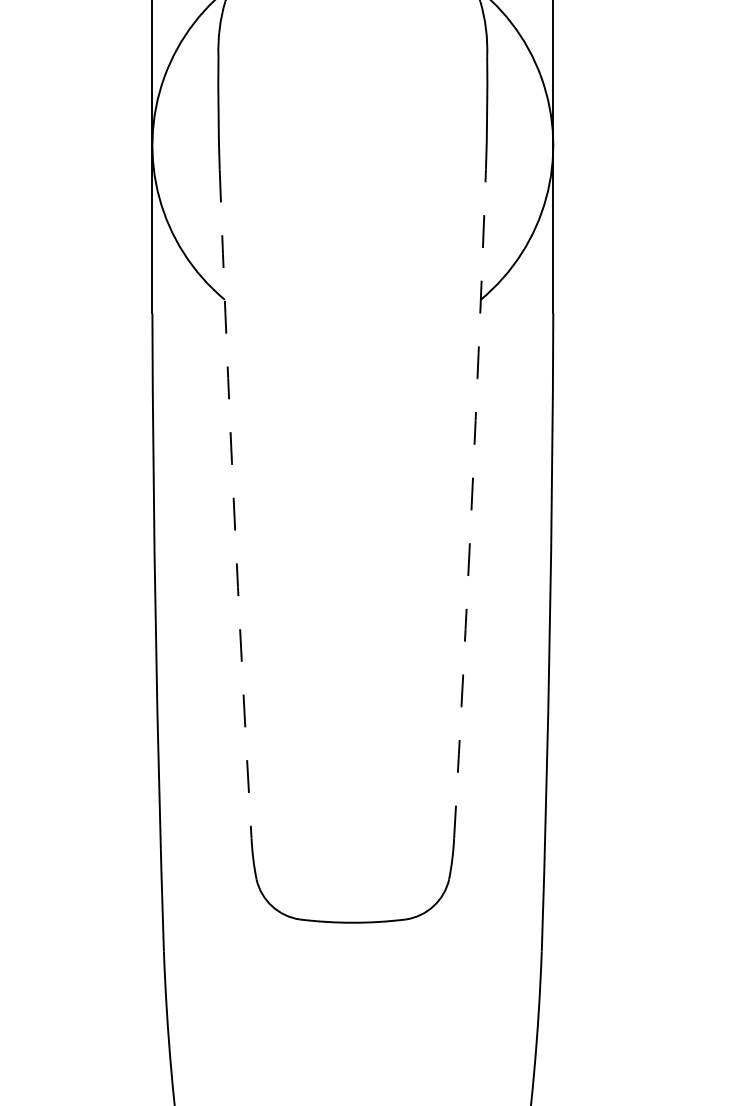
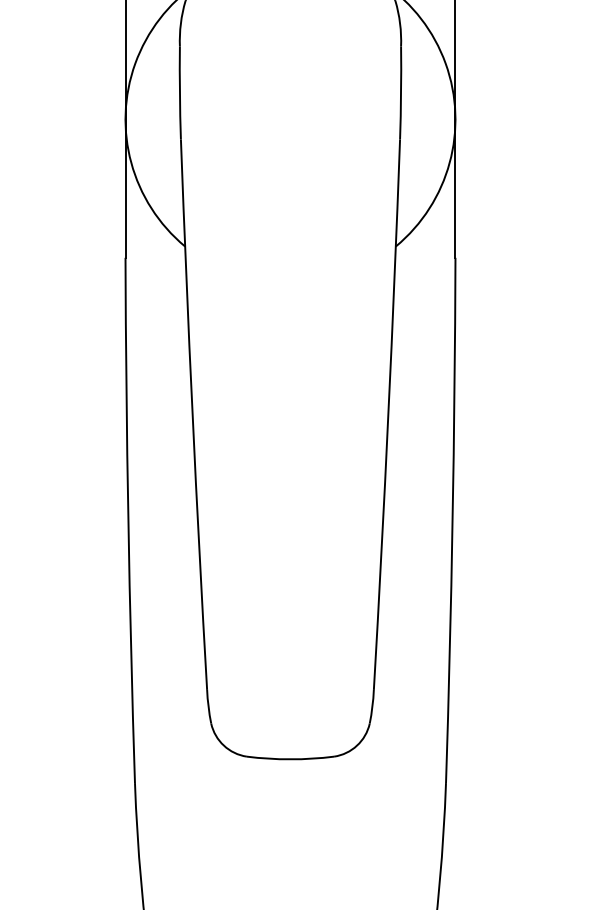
arc: (233, 503) -> (192, 414), dashed -> solid
arc: (471, 503) -> (388, 414), dashed -> solid

